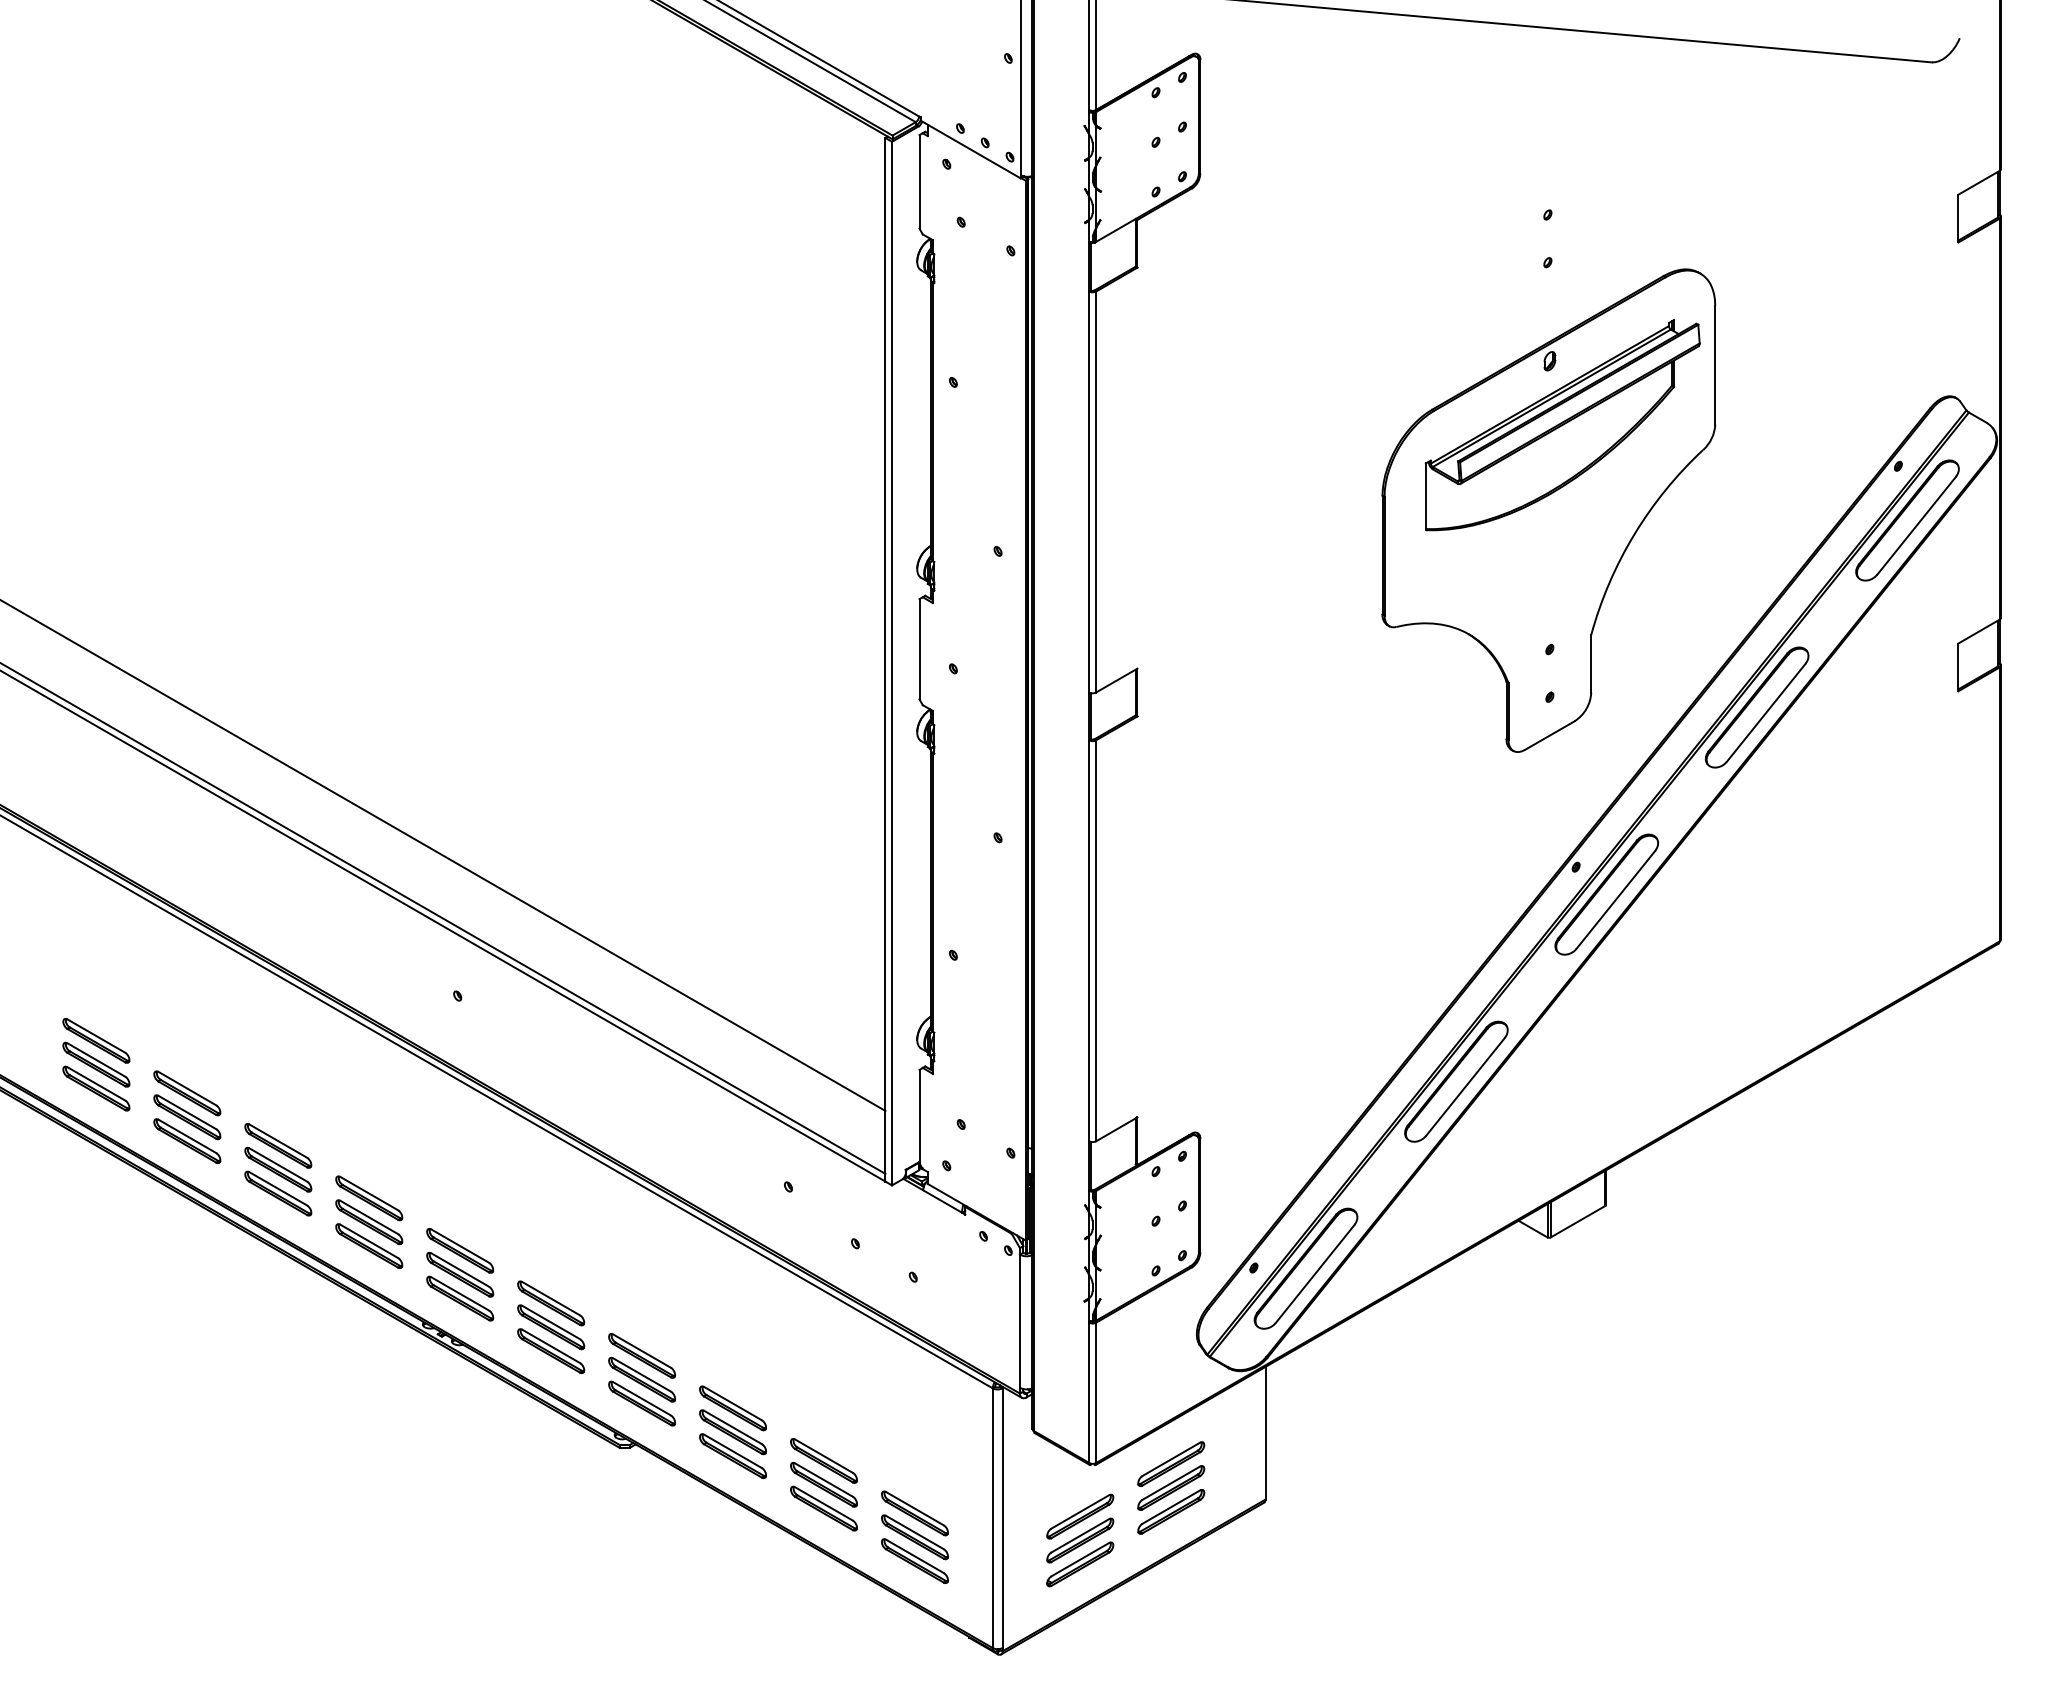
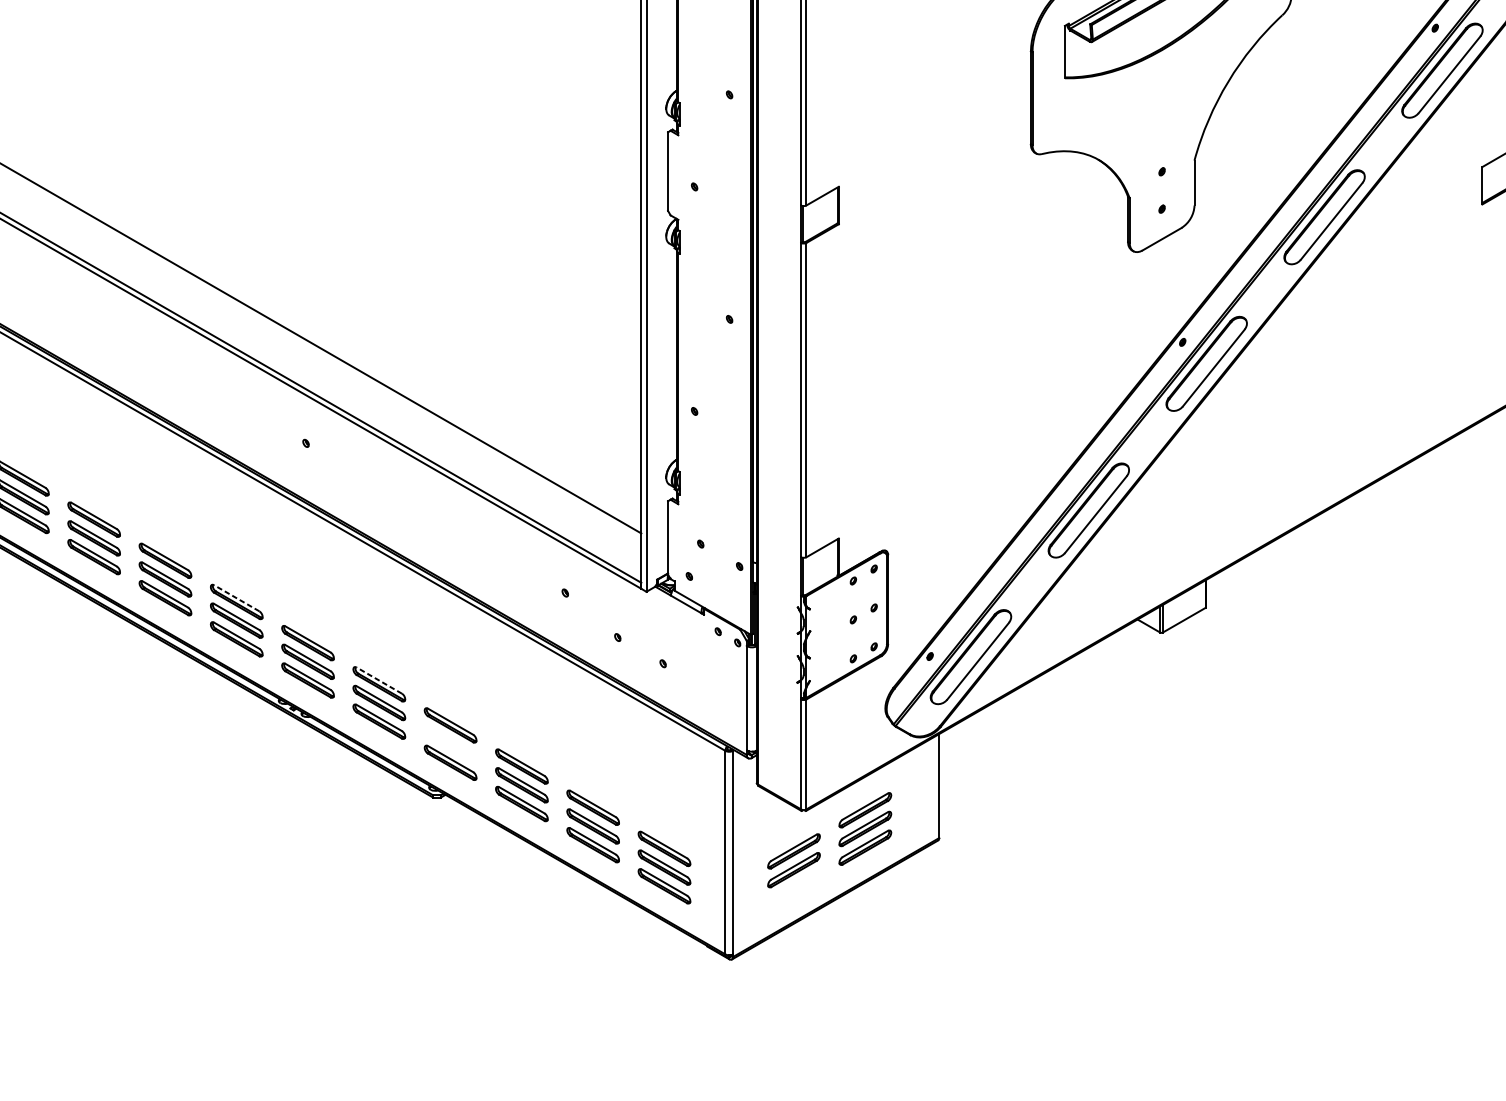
line: (368, 1193) -> (236, 598), solid -> dashed
line: (550, 1298) -> (378, 680), solid -> dashed
part: (641, 1379) -> (450, 743), removed
part: (1080, 1564) -> (794, 888), removed

